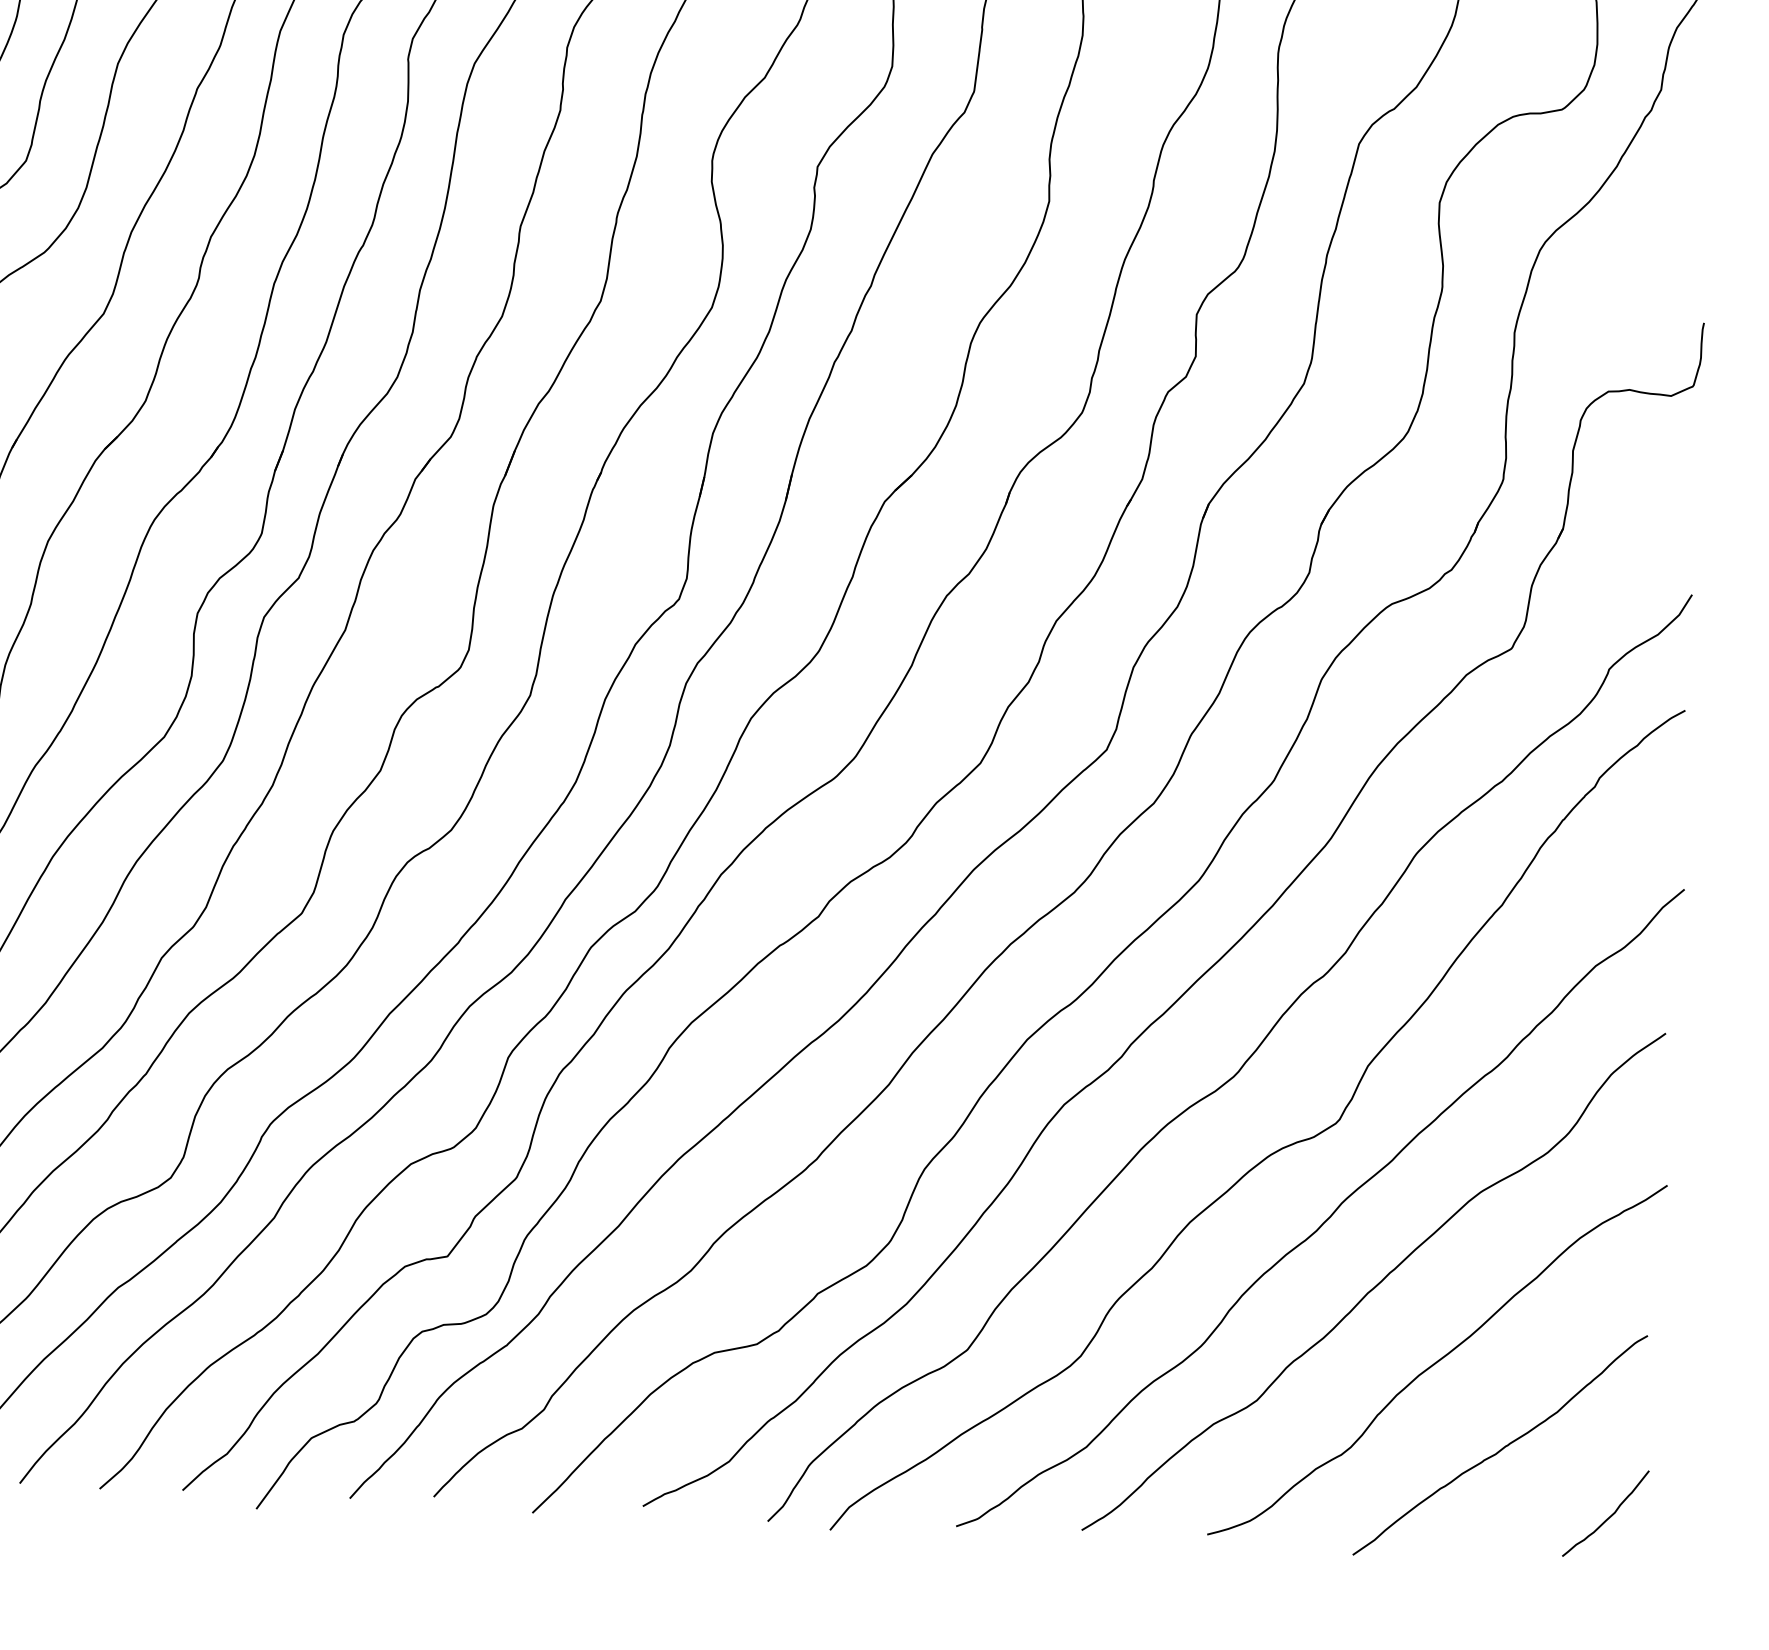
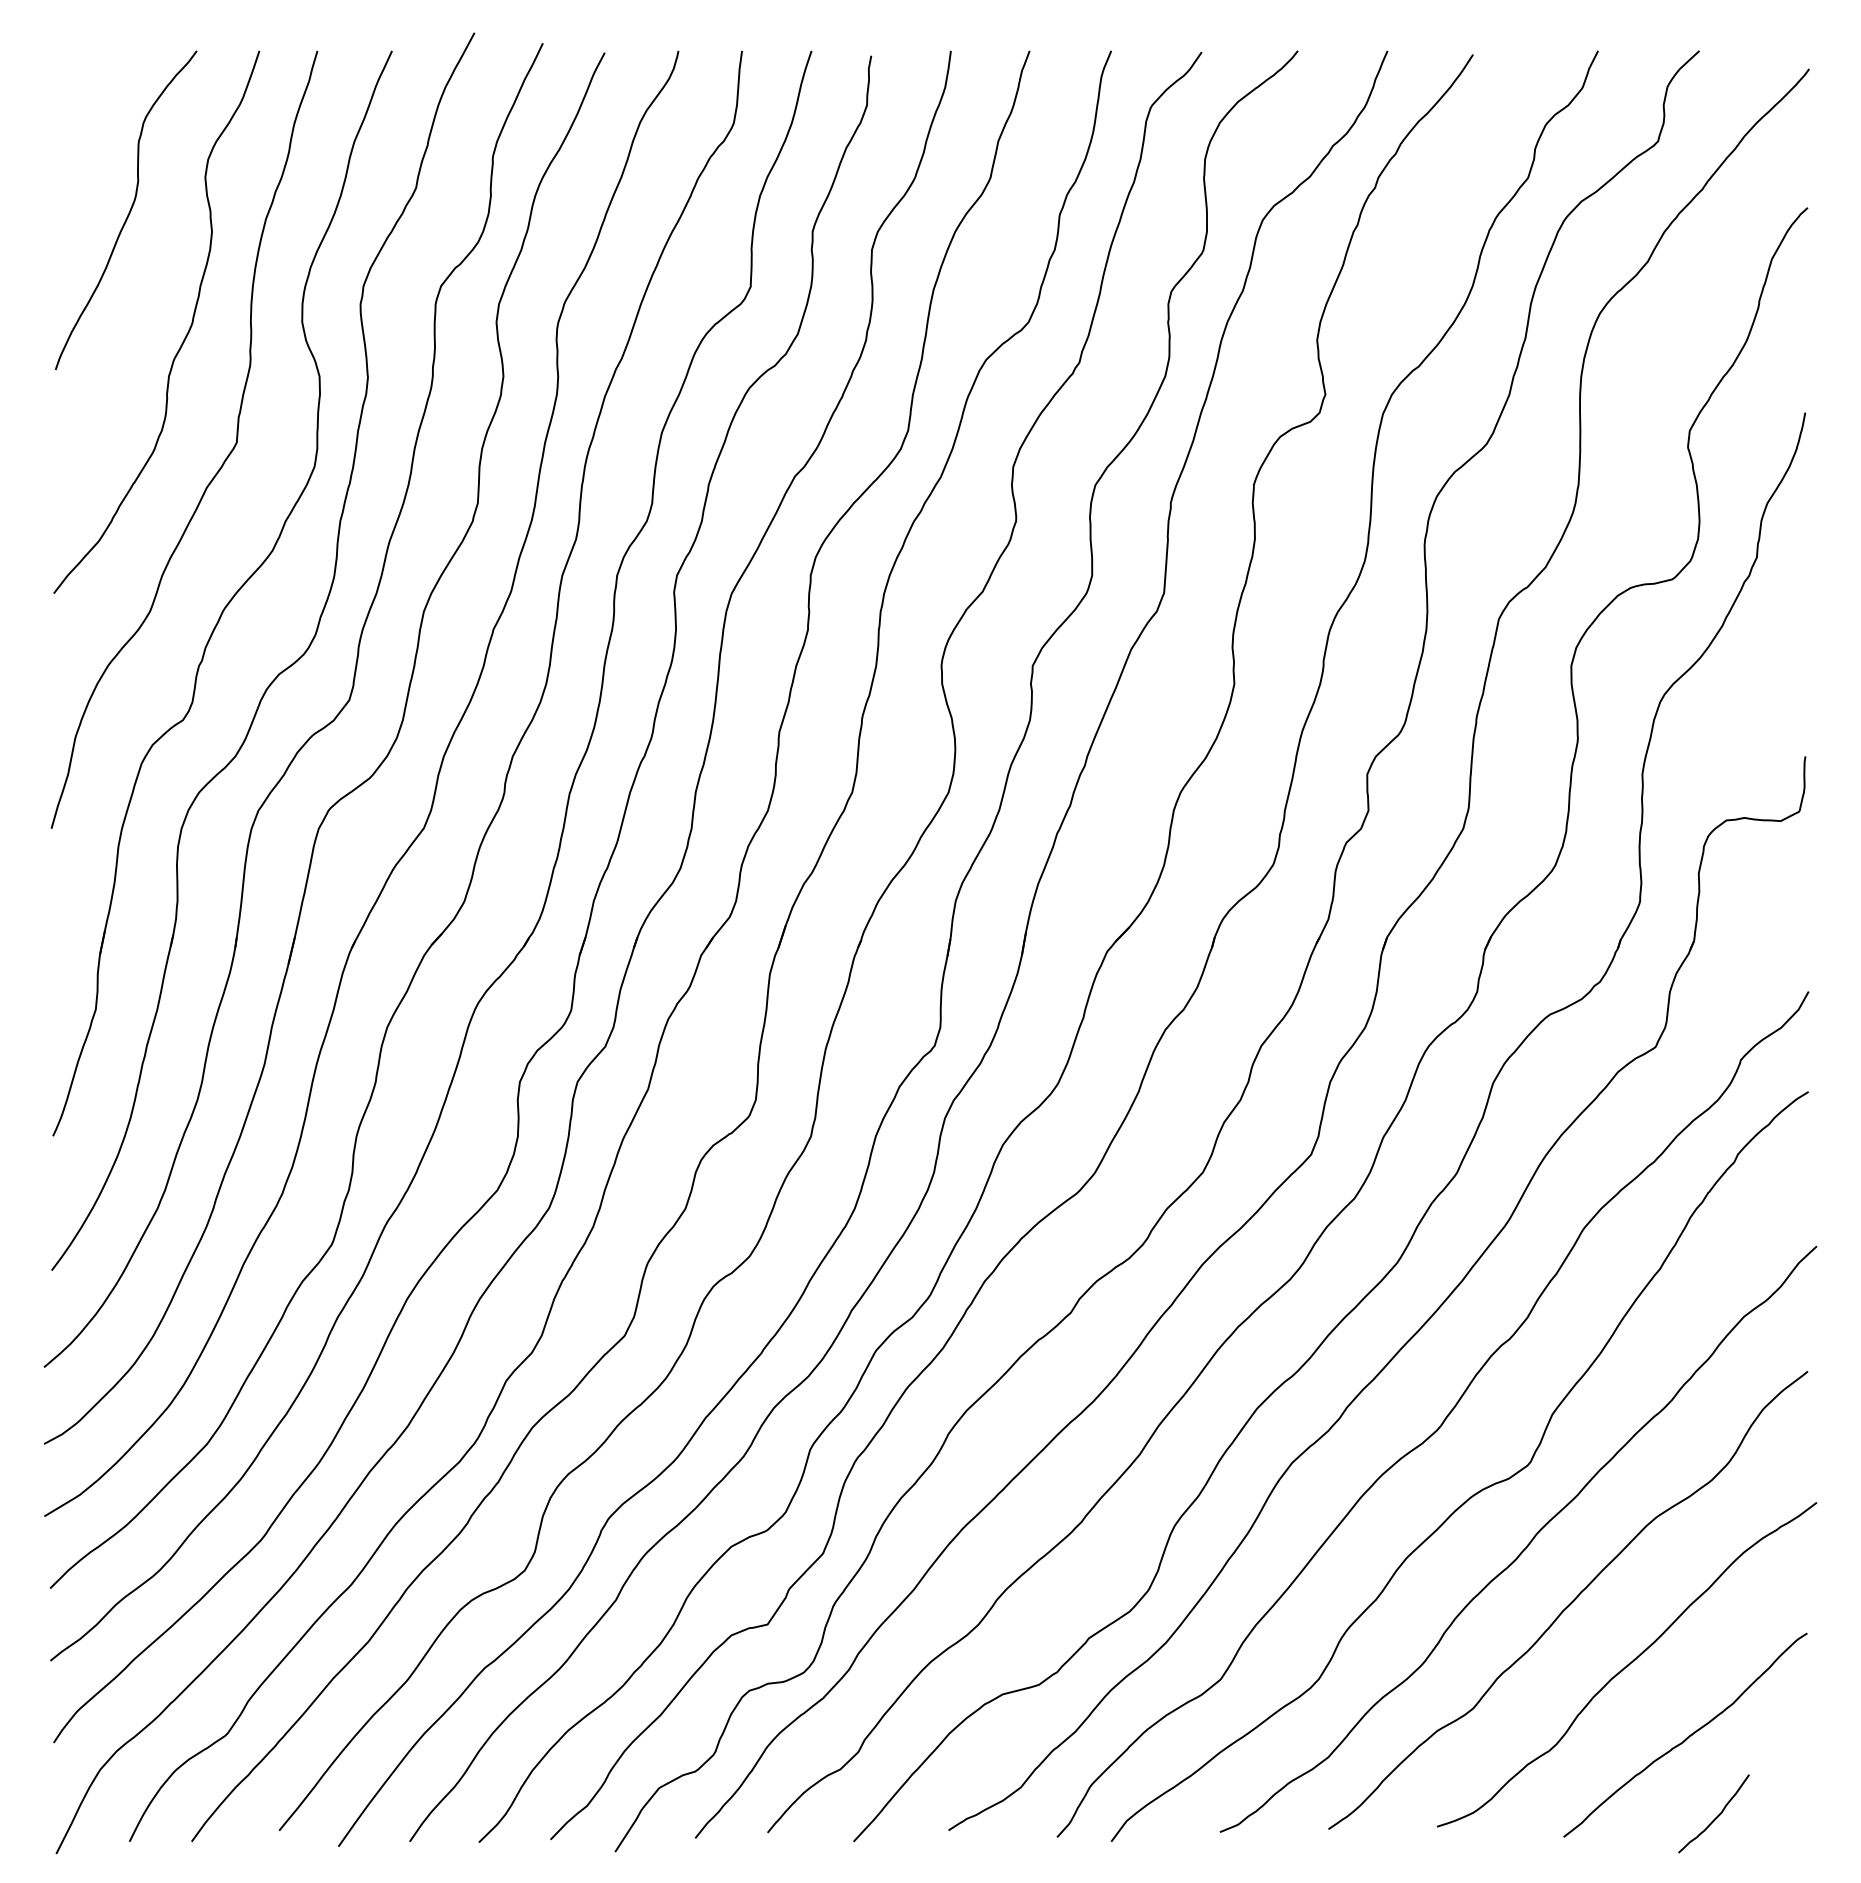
curve: (1608, 1516) -> (1716, 1816), moved

